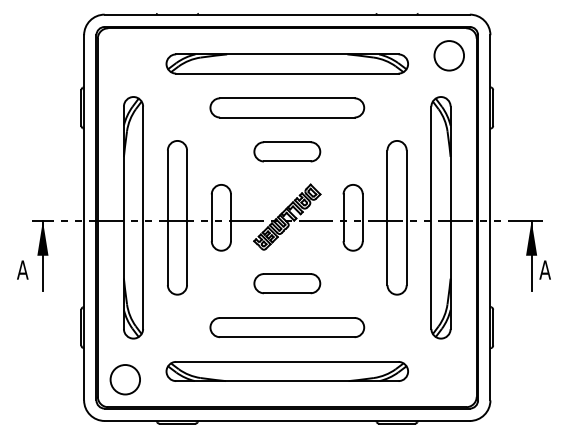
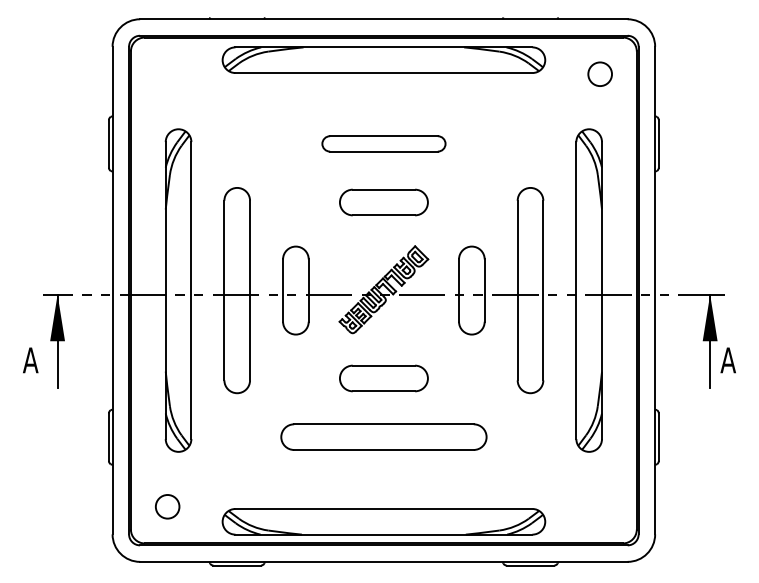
circle: (448, 55) -> (599, 74), size x0.6
part: (286, 63) -> (383, 59), moved
part: (286, 107) -> (383, 143), size x0.6
part: (286, 371) -> (383, 521), moved
circle: (125, 379) -> (167, 506), size x0.6

